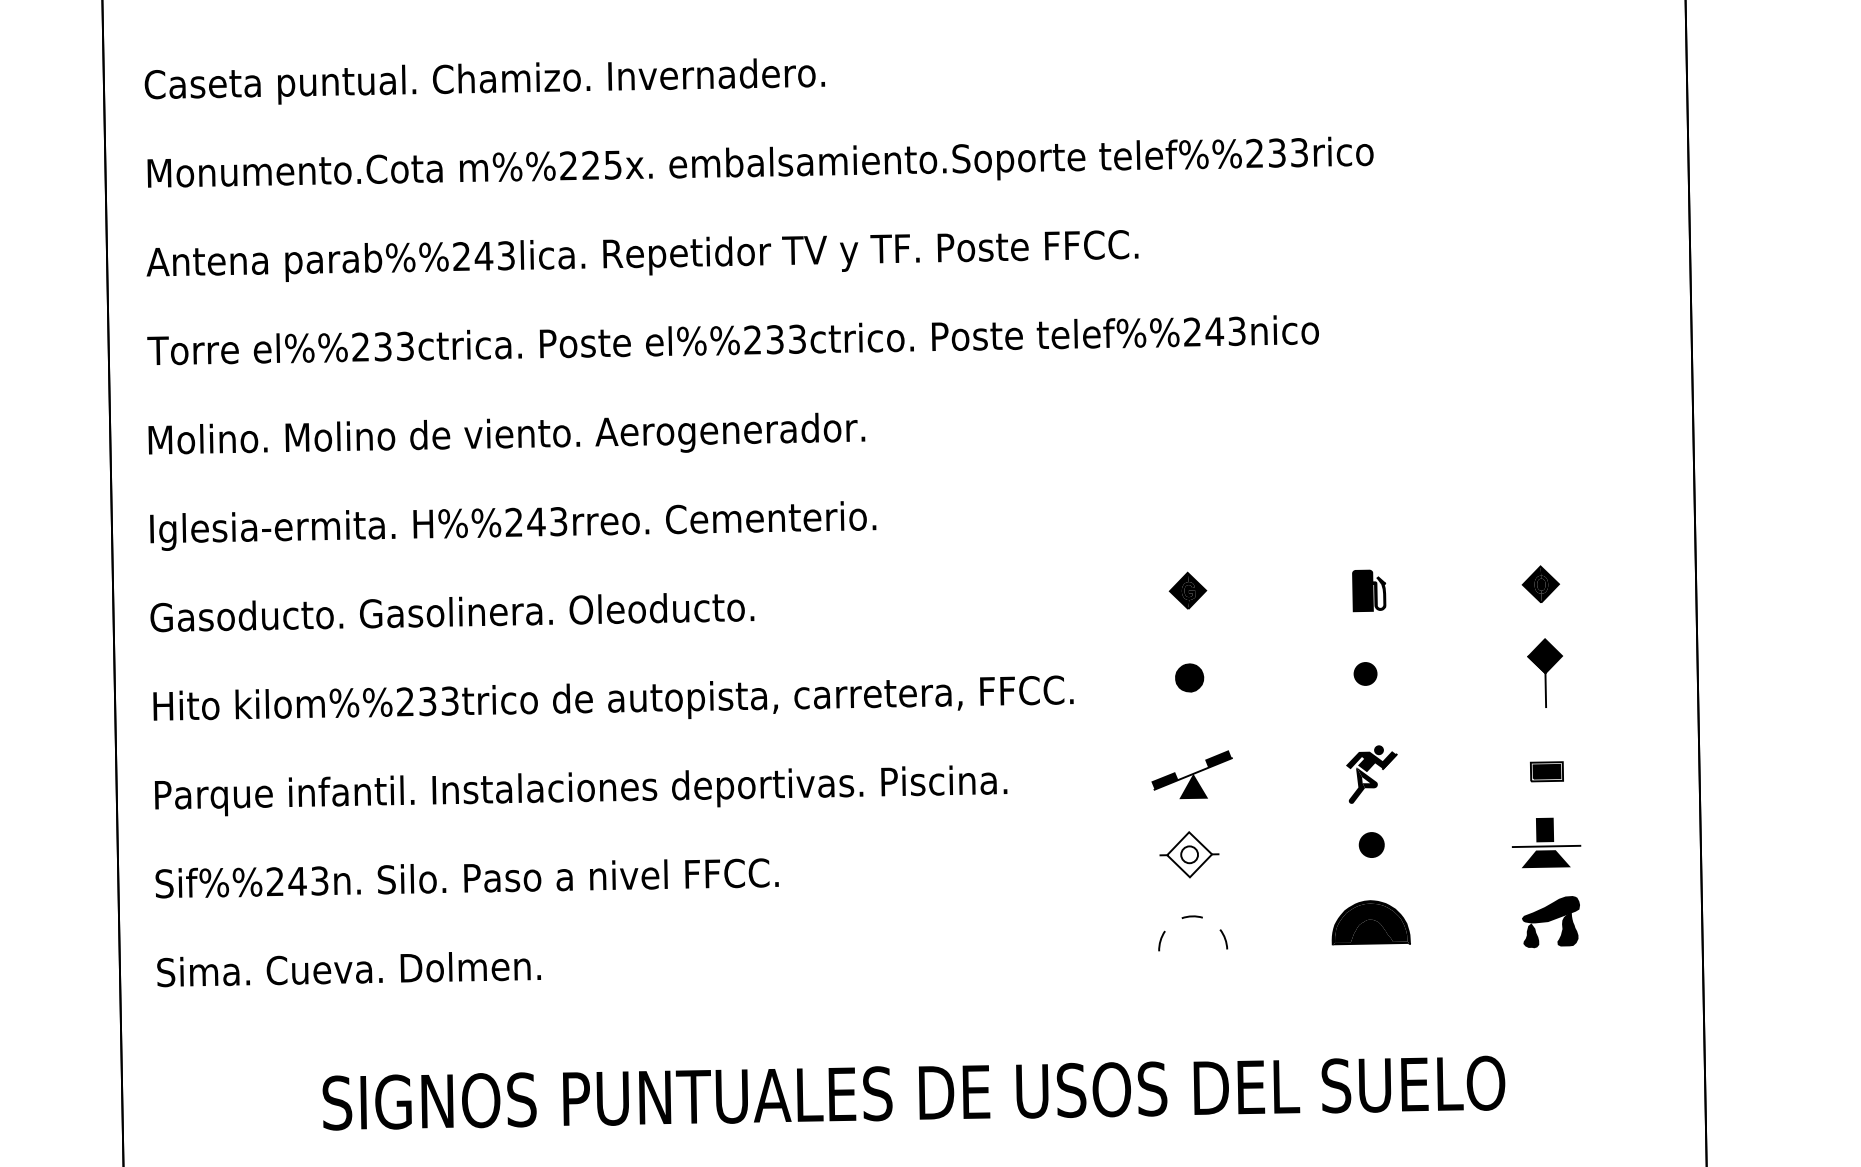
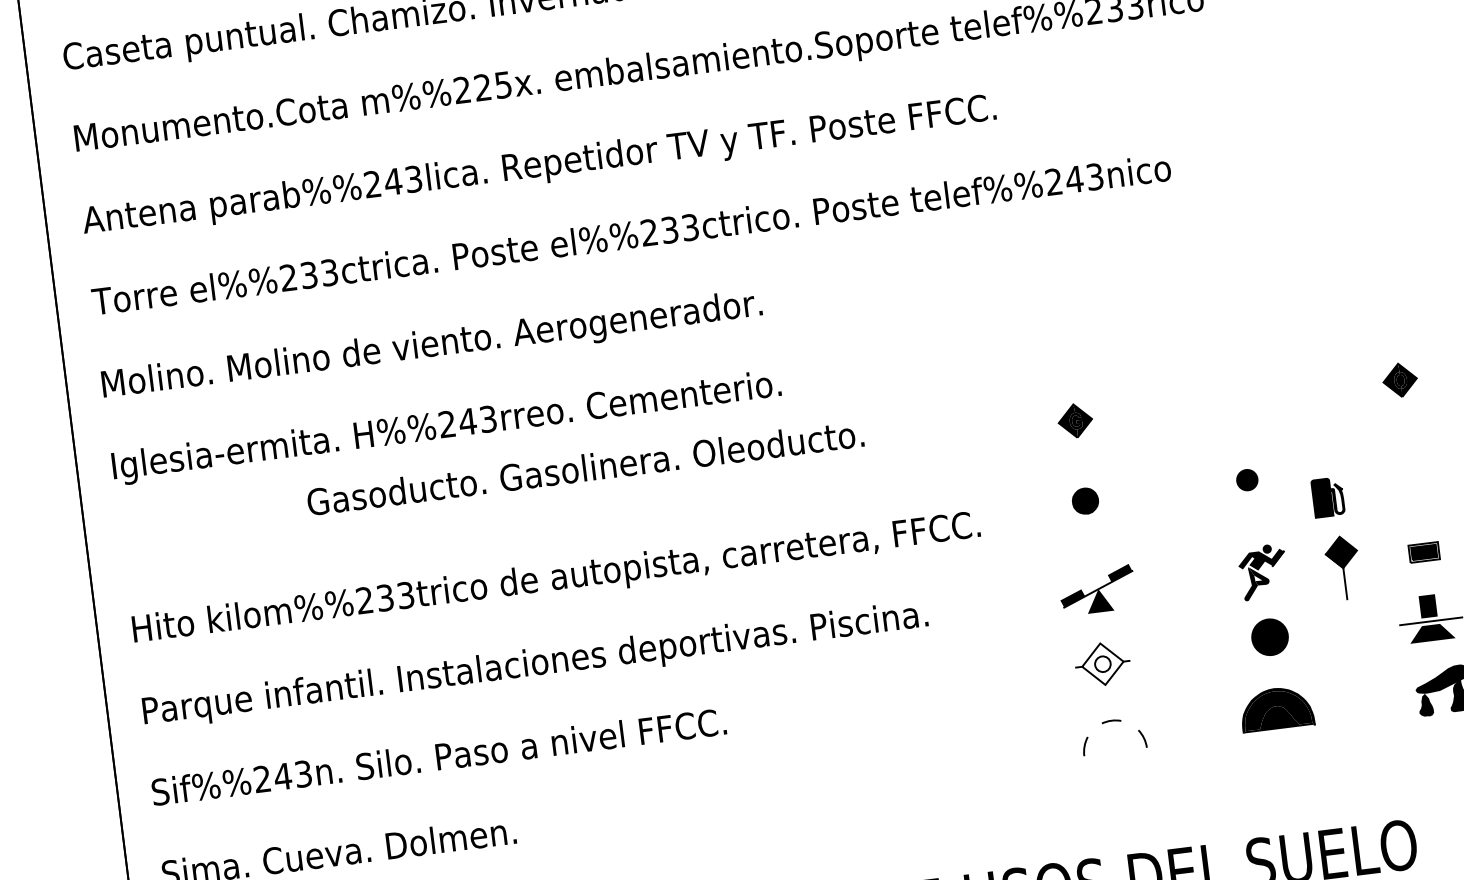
part: (1369, 590) -> (1328, 497), moved
text: (452, 612) -> (585, 468), moved
part: (1544, 672) -> (1342, 567), moved
part: (1371, 844) -> (1269, 636), size x1.6

